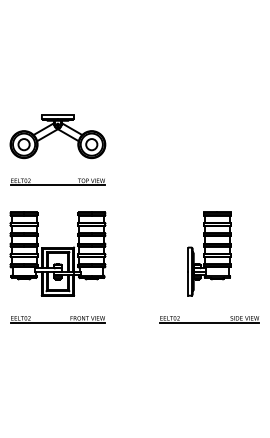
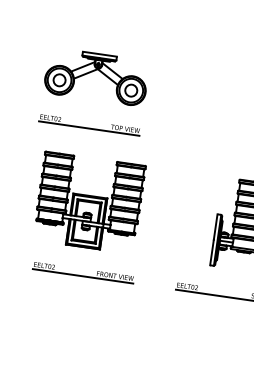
part: (57, 253) -> (88, 202), moved
part: (57, 319) -> (83, 272), moved

